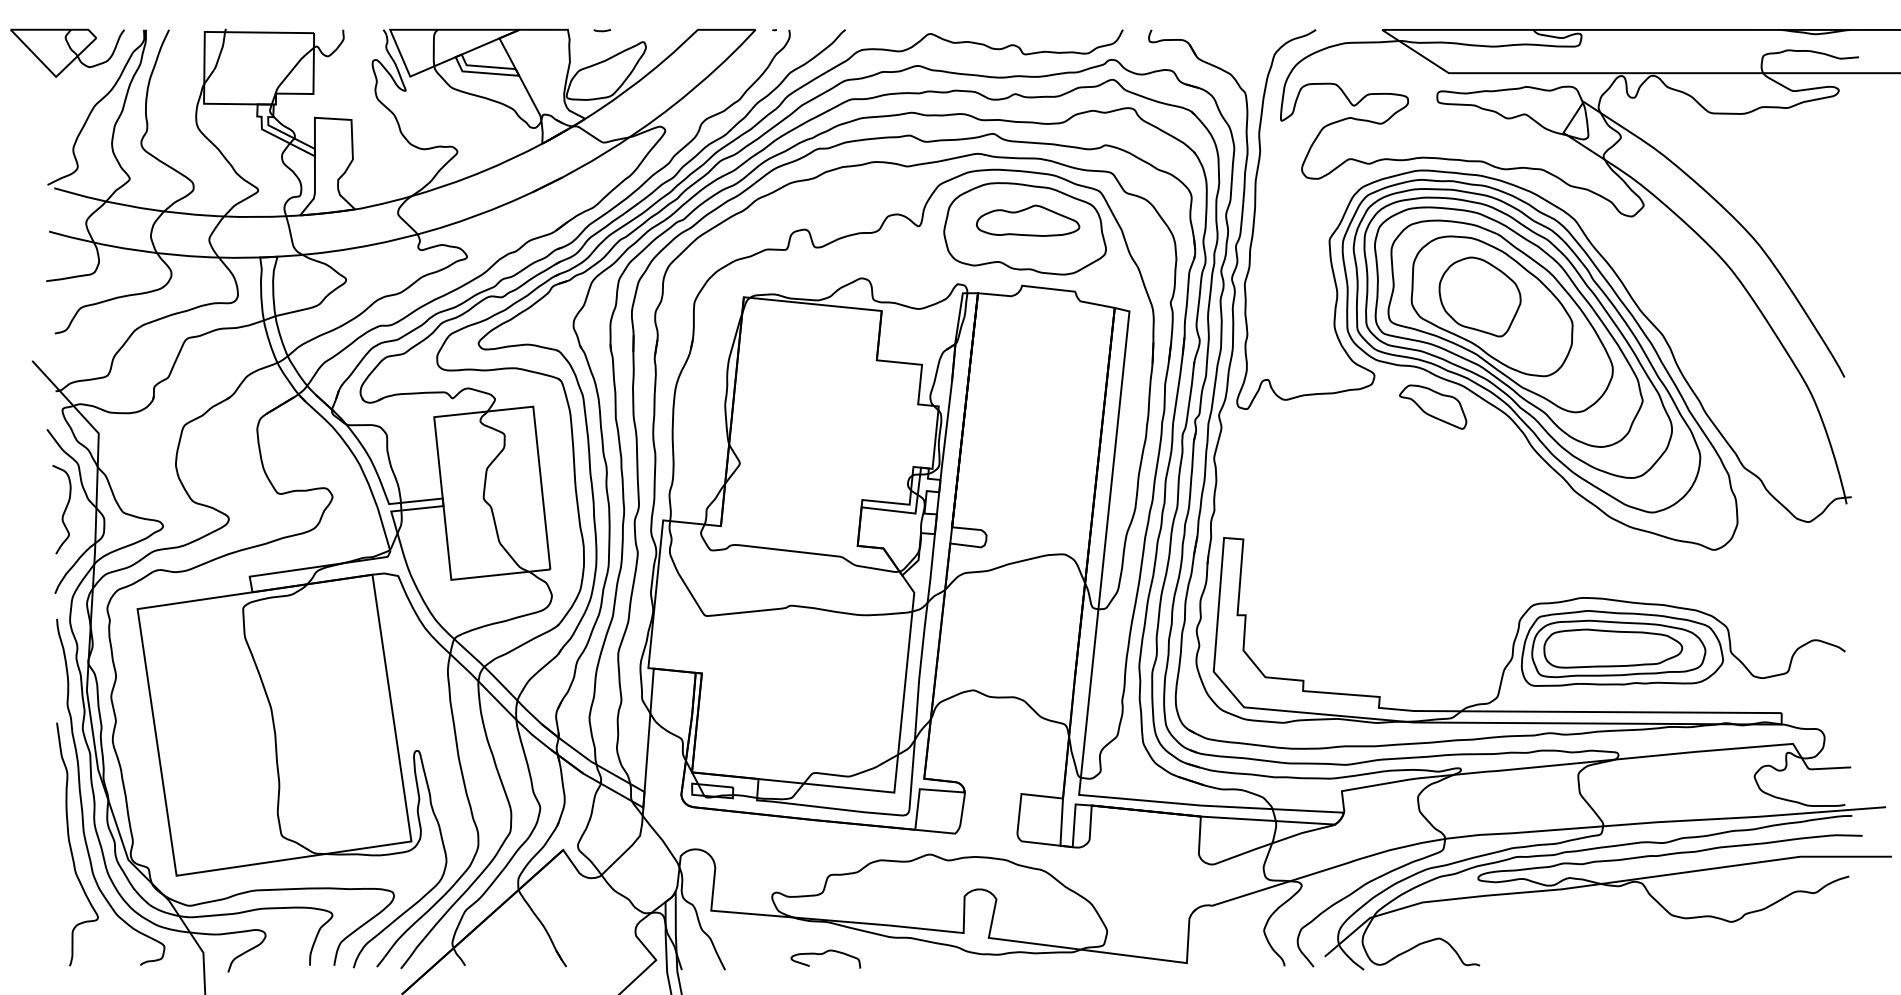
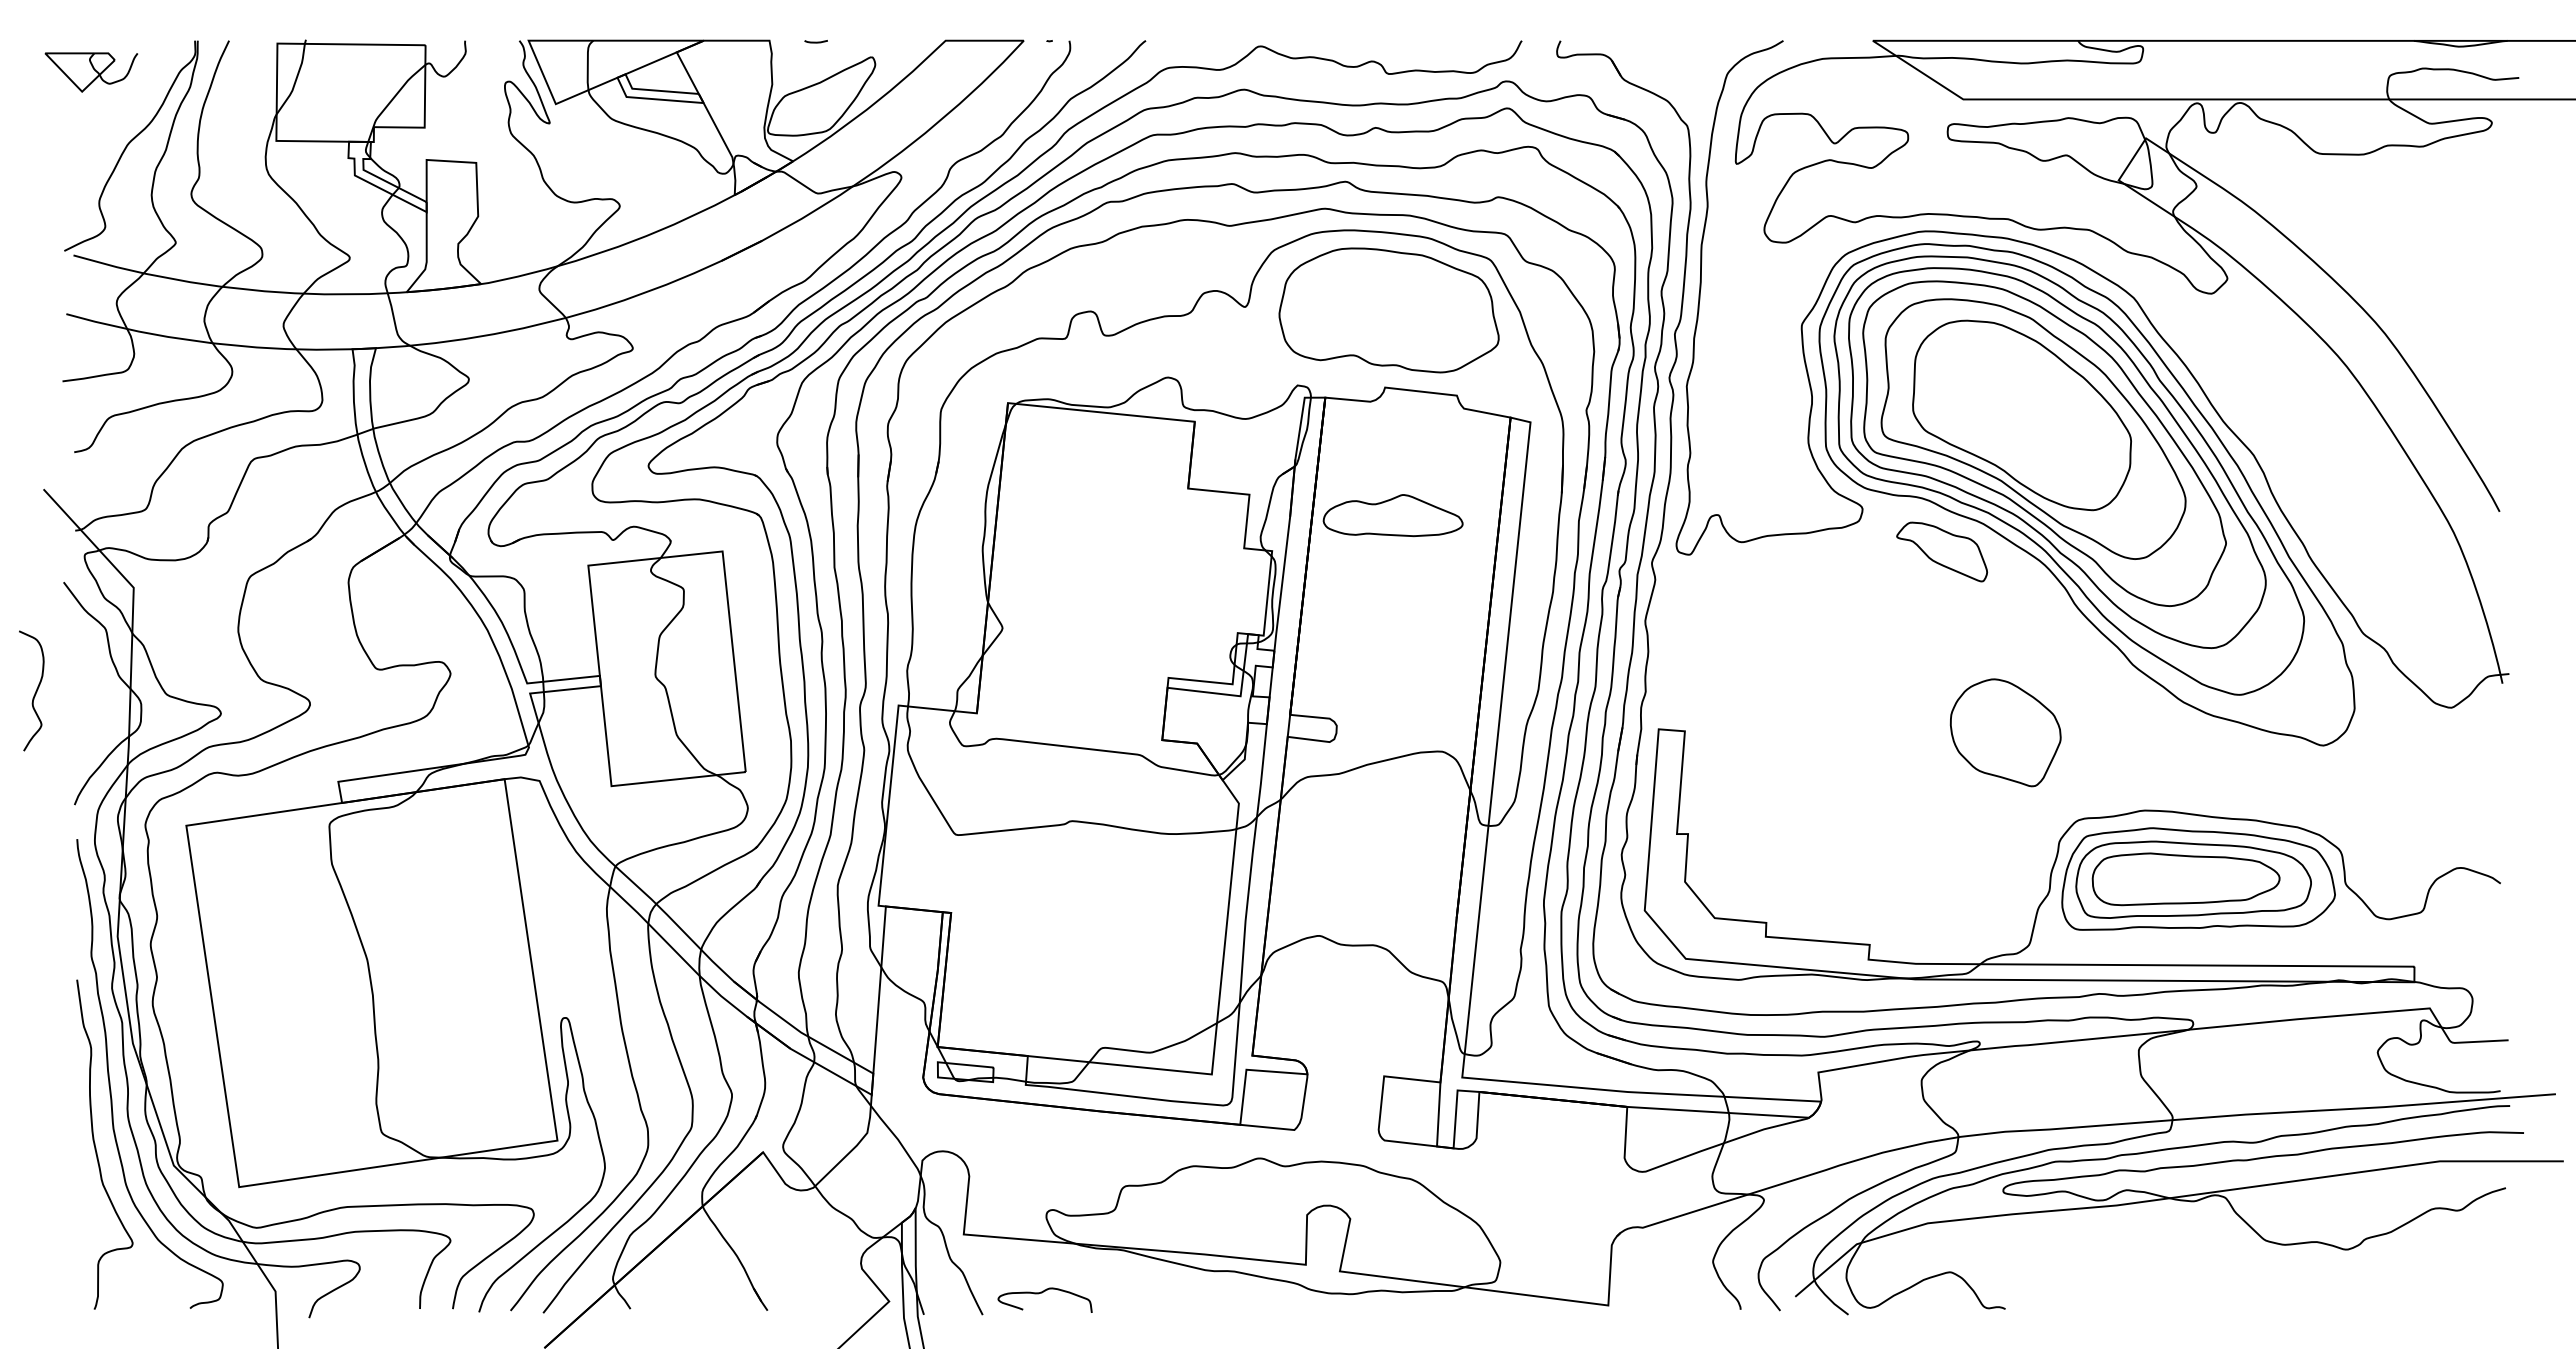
part: (67, 53) -> (91, 72), size x0.6
part: (1027, 220) -> (1392, 515), moved
part: (1479, 296) -> (2005, 732), moved
curve: (64, 510) -> (35, 691), moved
curve: (823, 954) -> (1042, 1293), moved

